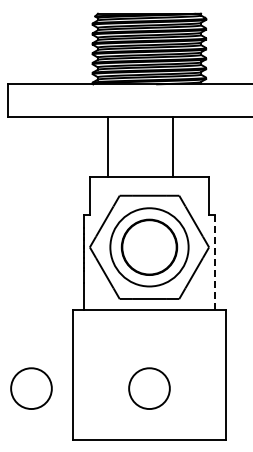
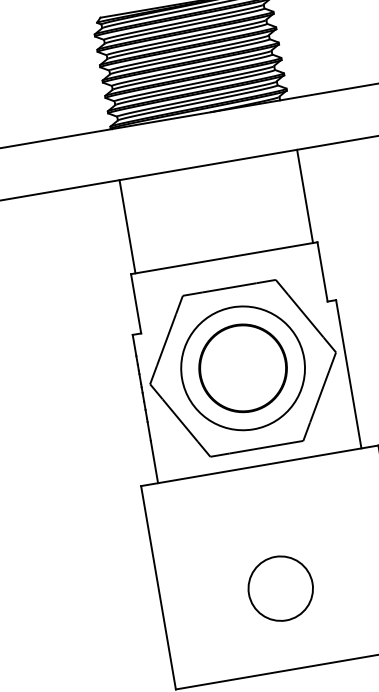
line: (107, 146) -> (127, 226), moved
line: (173, 146) -> (305, 195), moved
line: (214, 262) -> (348, 374), dashed -> solid
circle: (31, 388) -> (96, 619), removed

